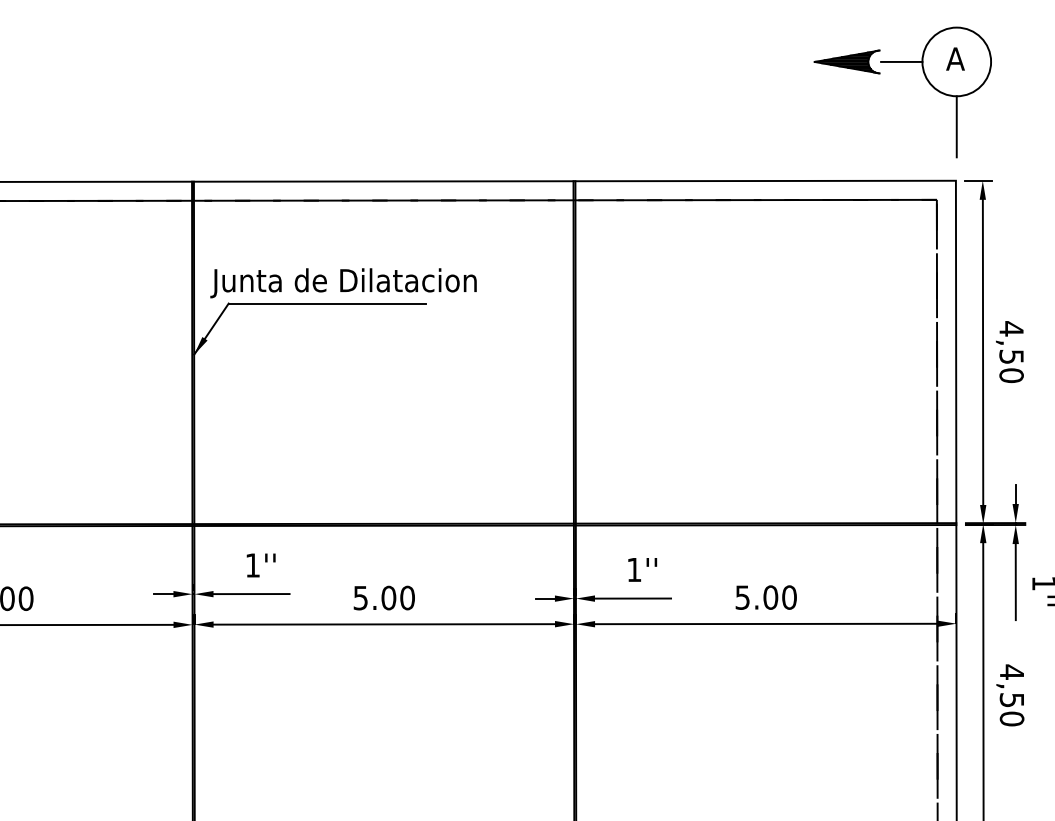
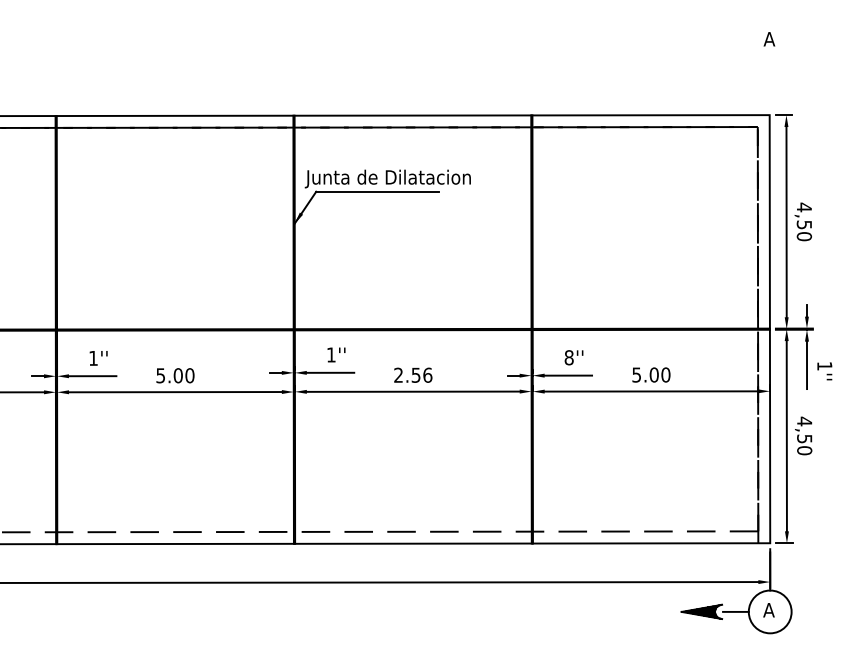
part: (925, 78) -> (750, 51), removed
text: (633, 569) -> (568, 357), 1'' -> 8''
text: (384, 596) -> (413, 374), 5.00 -> 2.56

